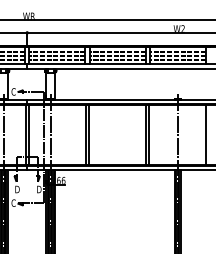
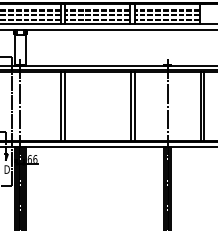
line: (209, 134) -> (204, 105), added

